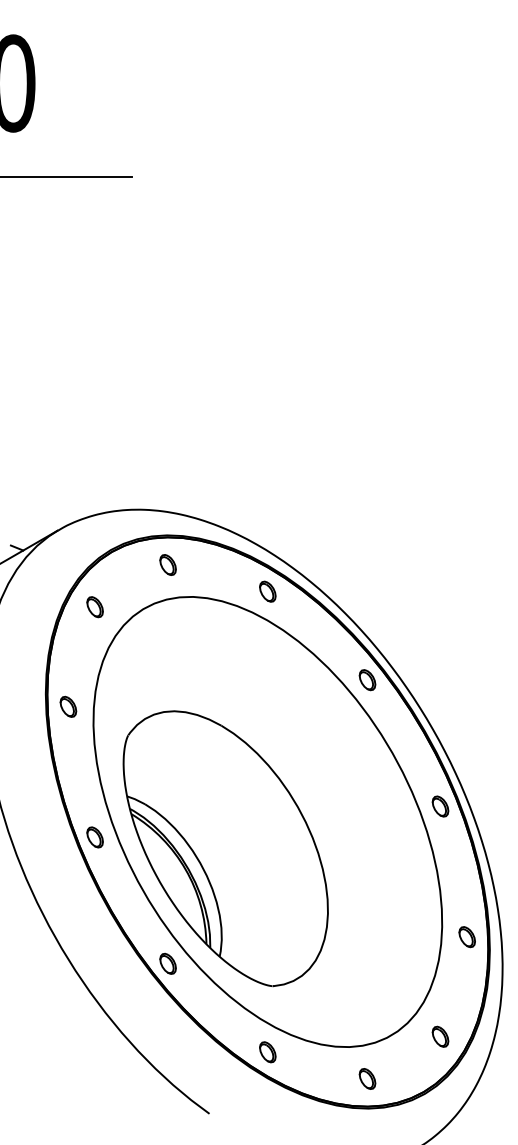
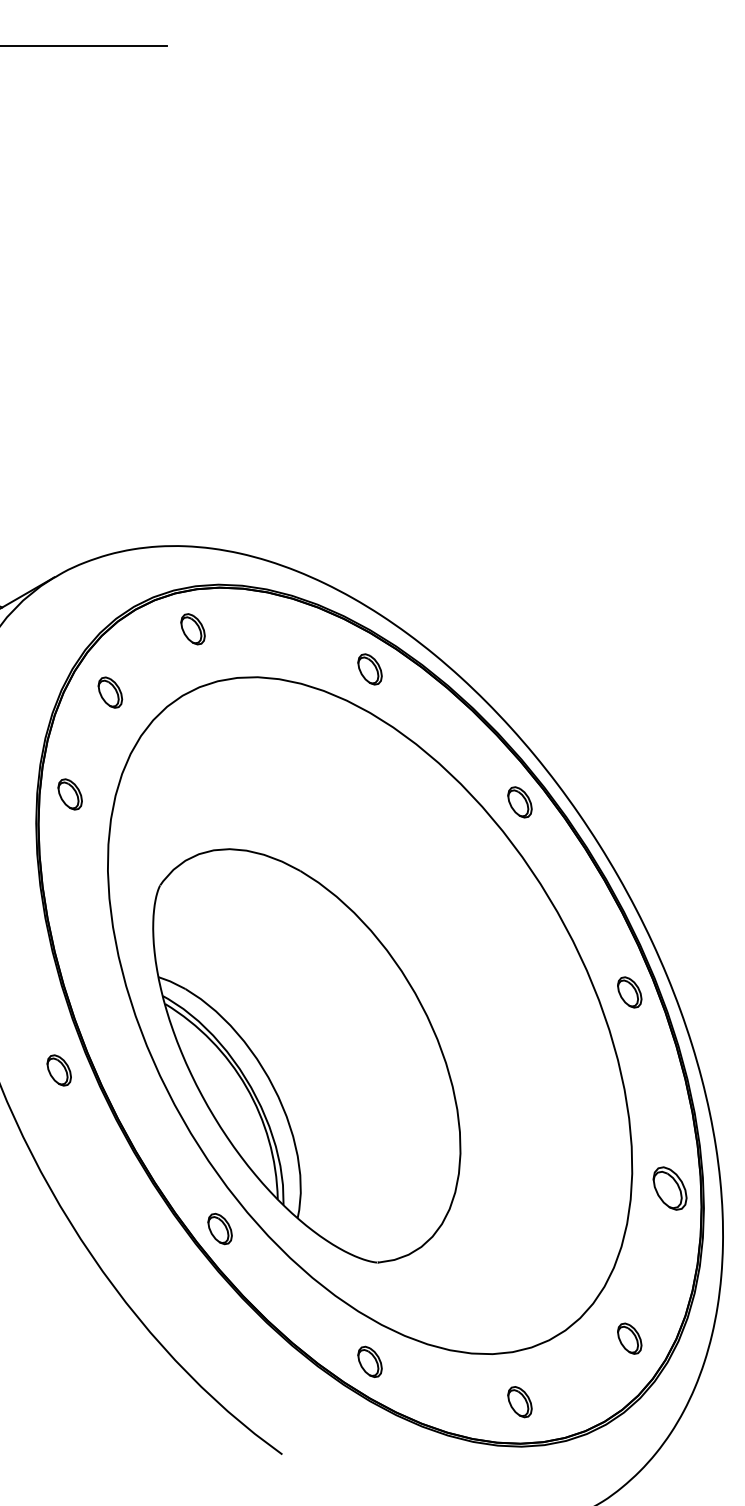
part: (167, 564) -> (192, 628), moved
part: (68, 706) -> (70, 793), moved
part: (94, 837) -> (58, 1070), moved
part: (466, 937) -> (668, 1189), size x1.4

